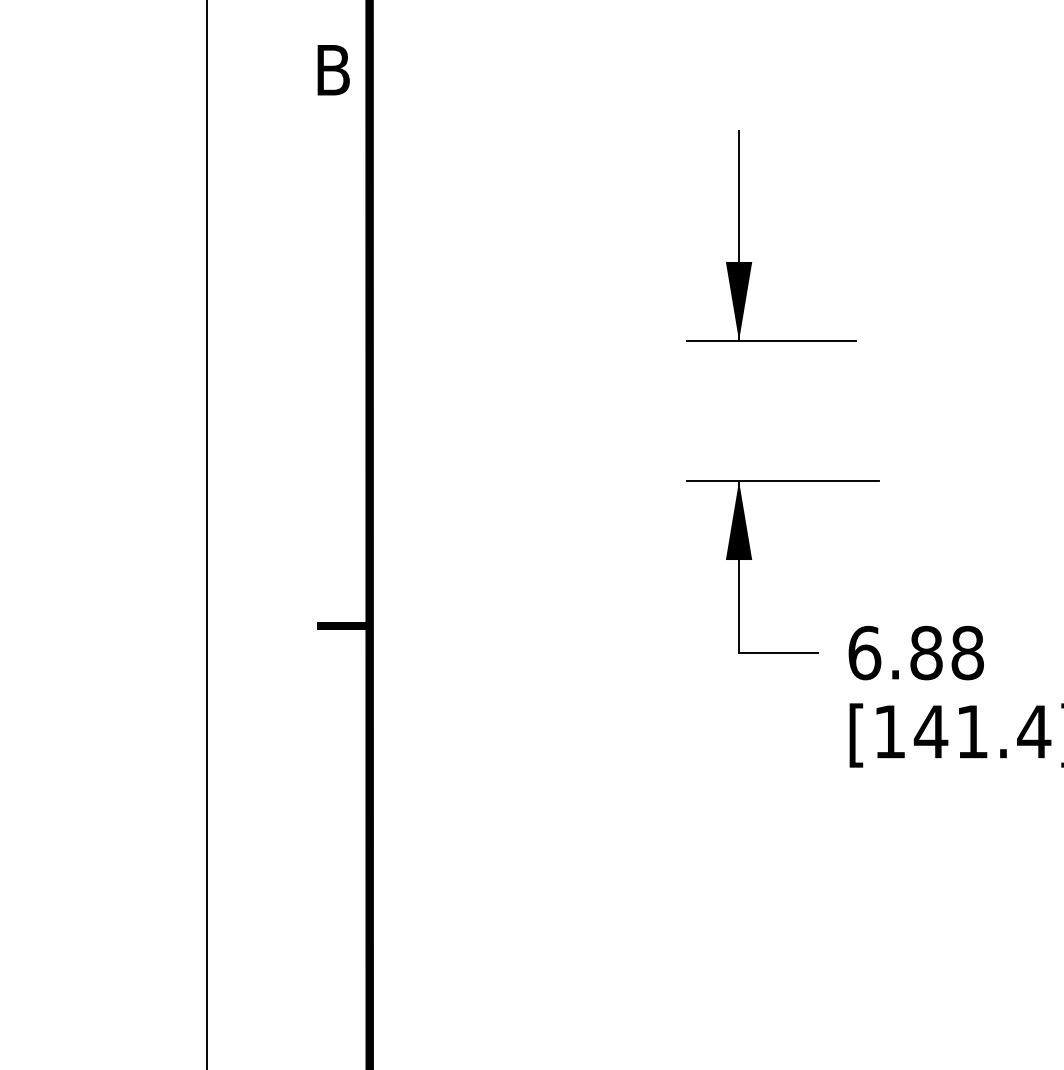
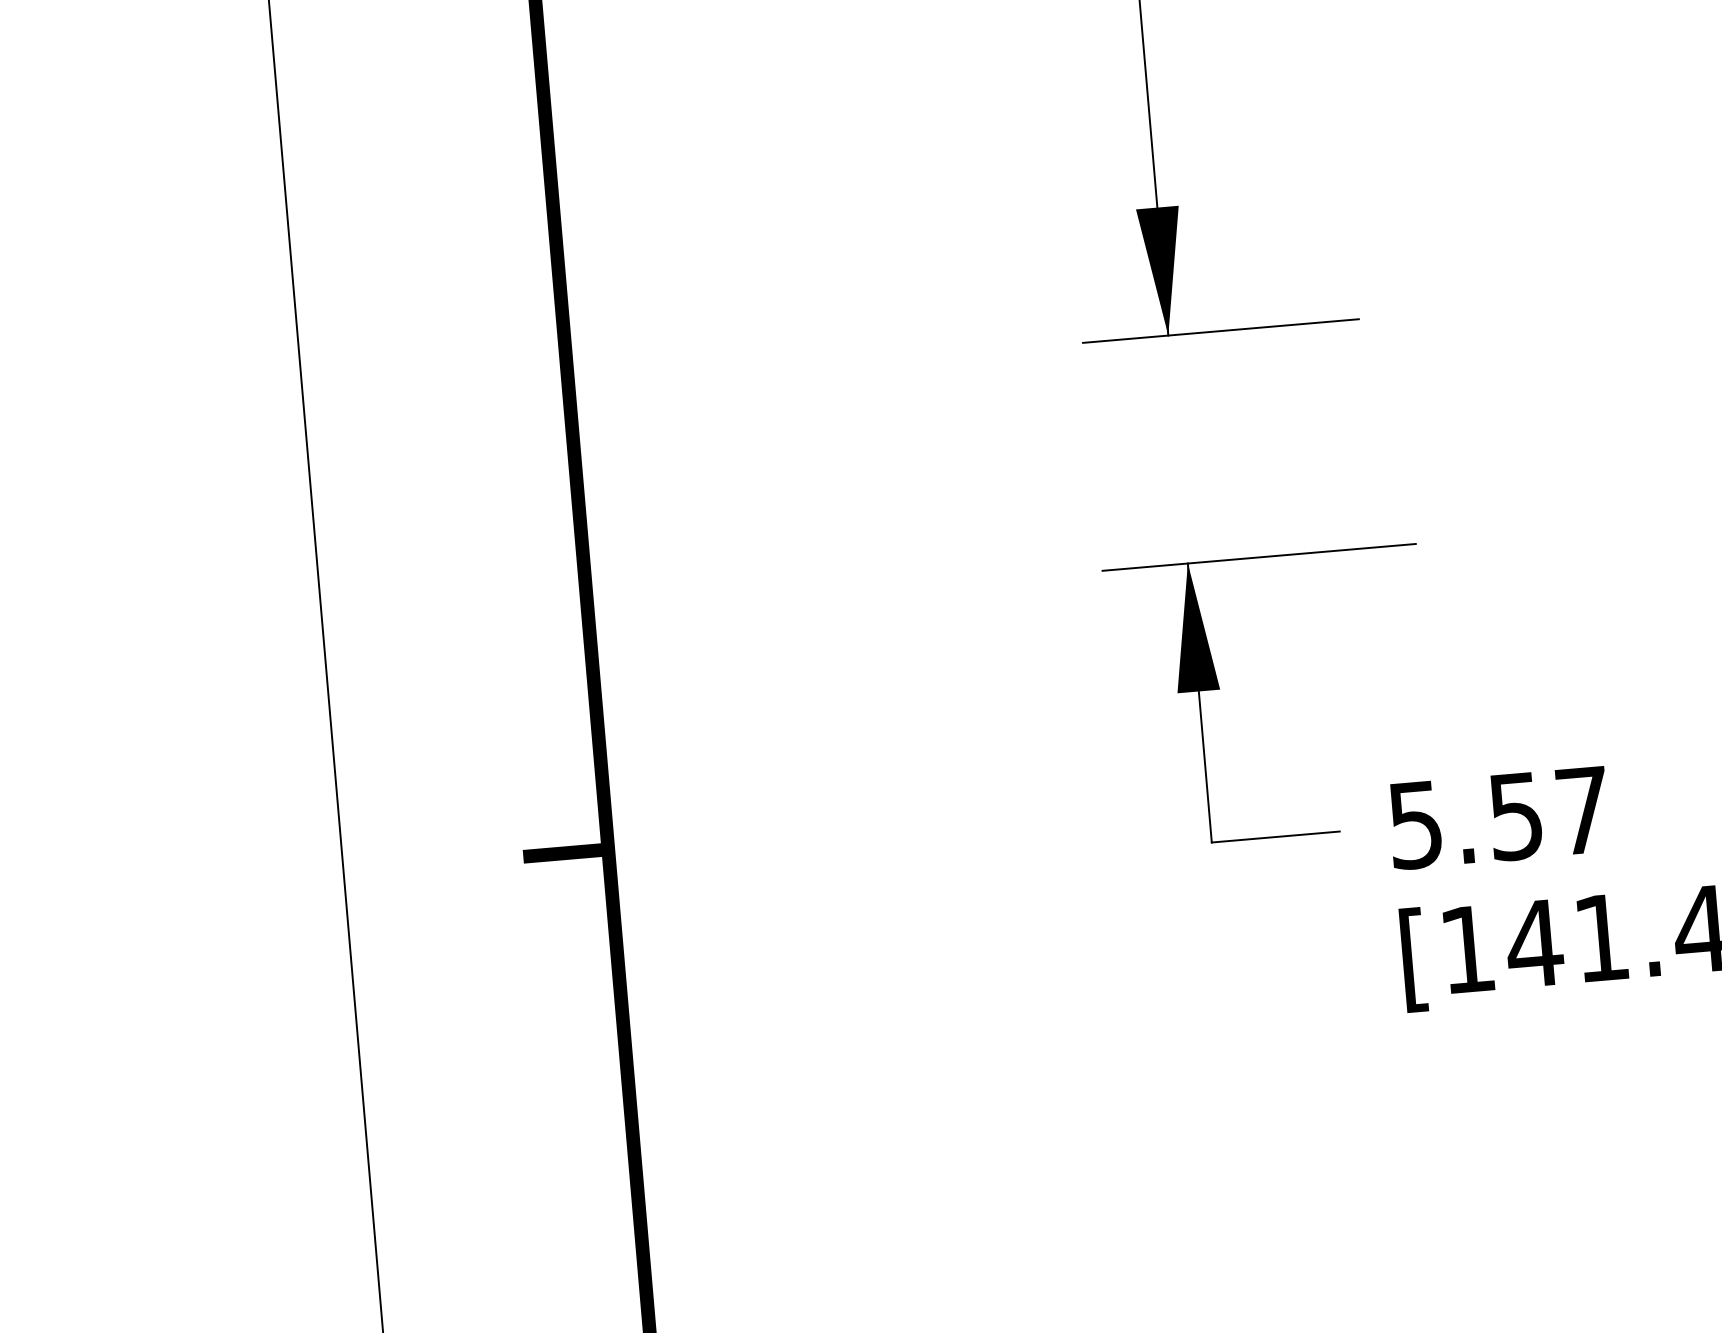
text: (915, 652) -> (1498, 817), 6.88 -> 5.57

